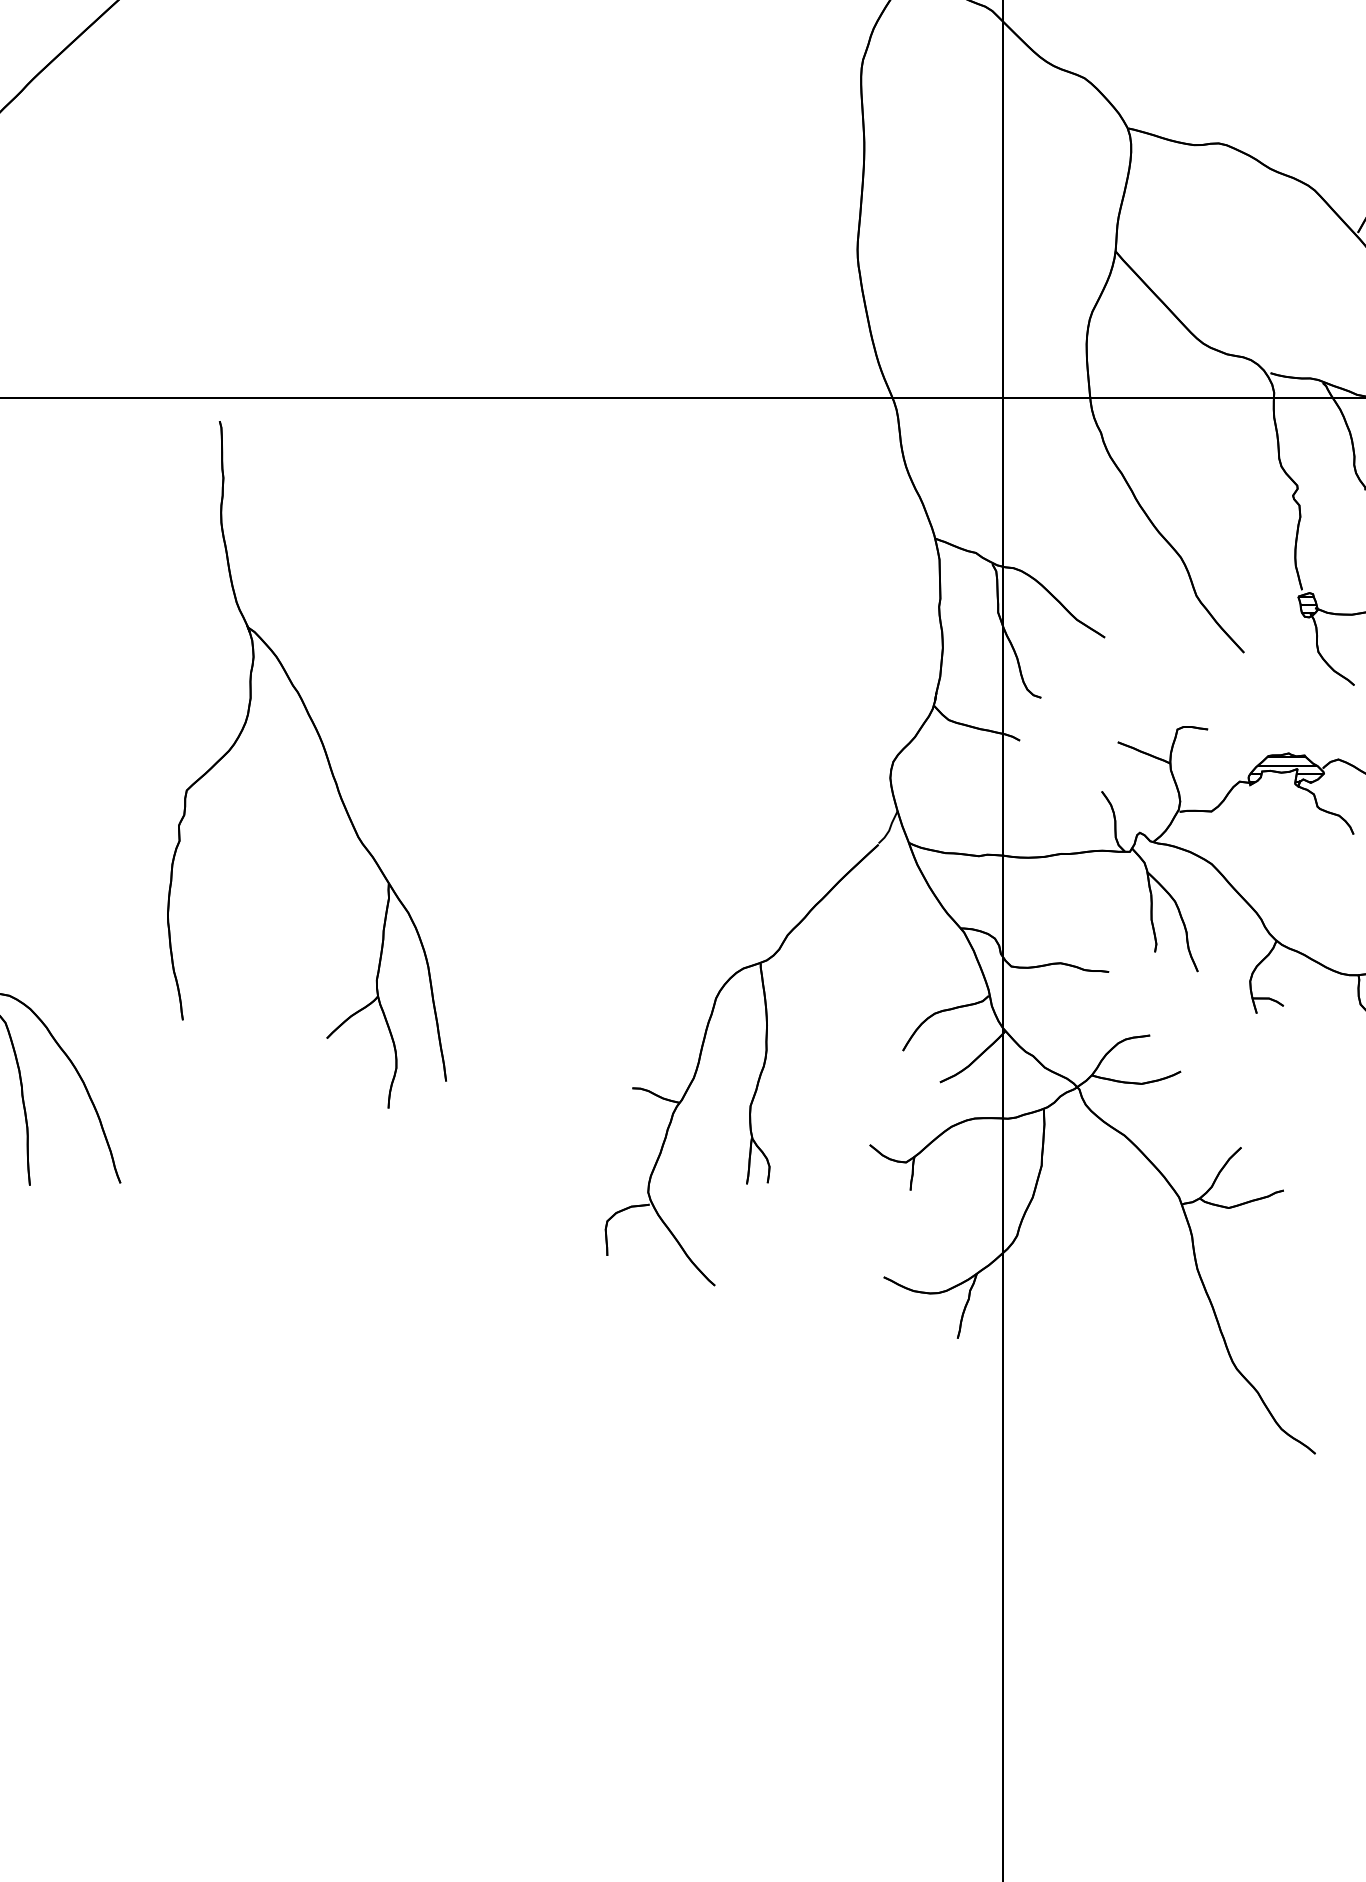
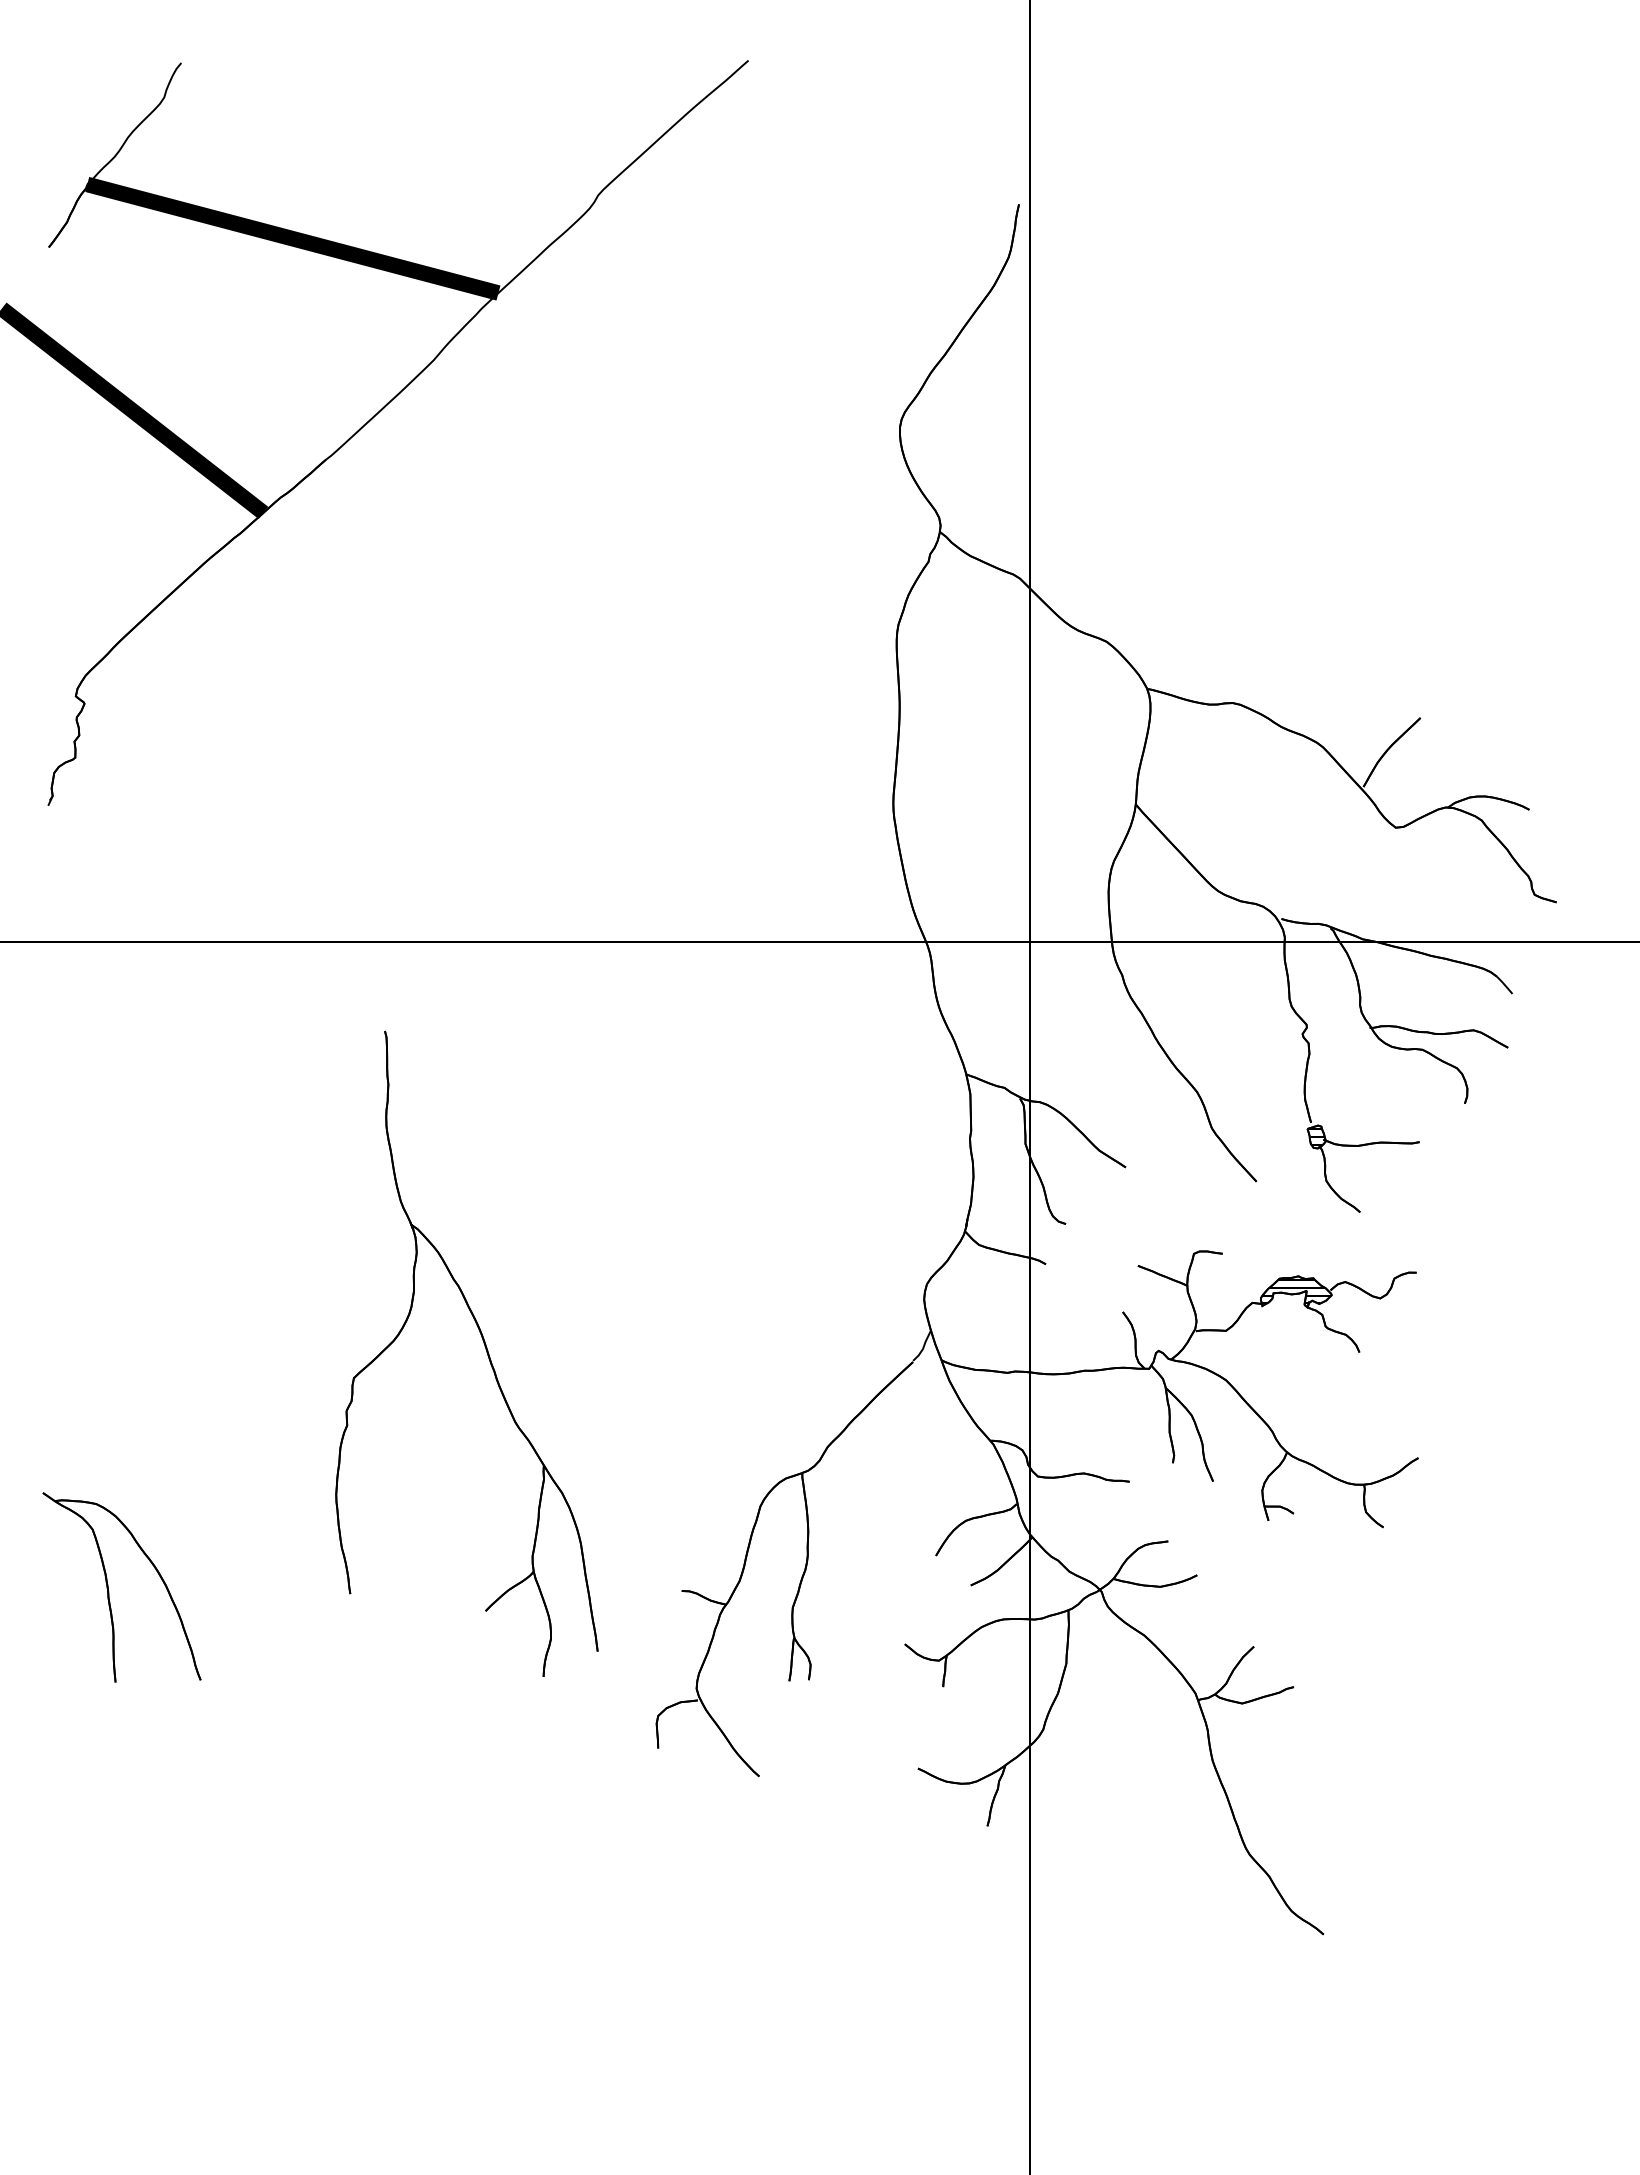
part: (325, 756) -> (484, 1346), moved

